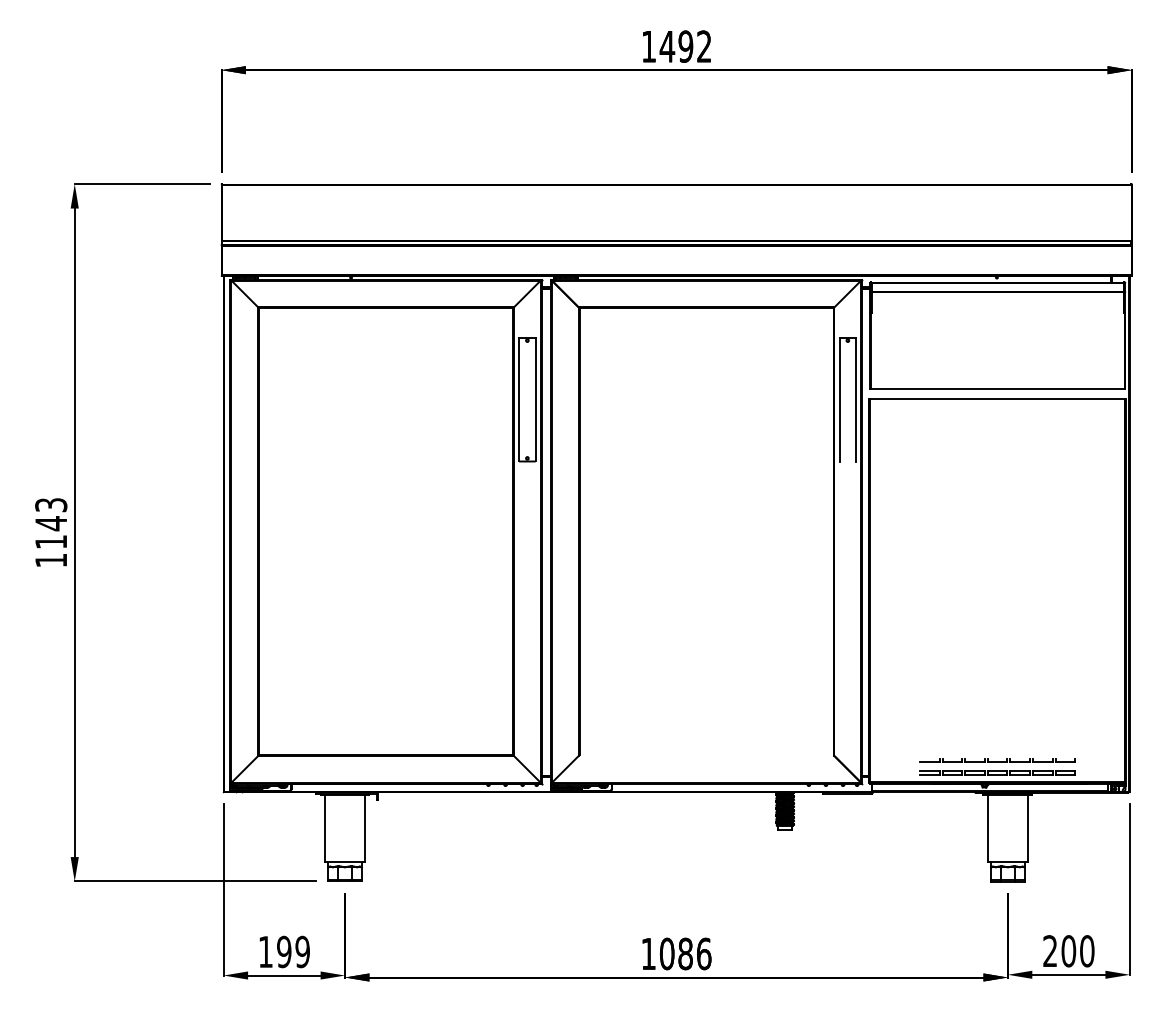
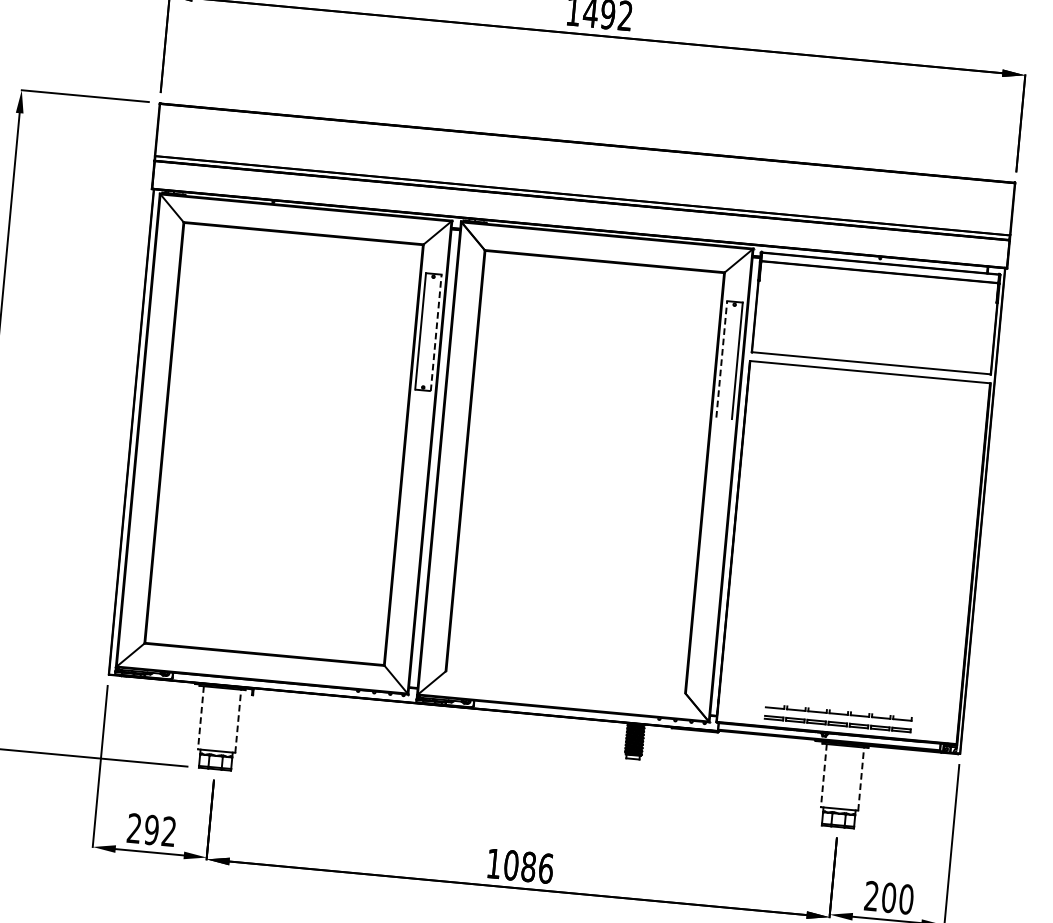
line: (535, 399) -> (436, 332), solid -> dashed
line: (839, 399) -> (721, 359), solid -> dashed
line: (325, 828) -> (201, 717), solid -> dashed
line: (364, 828) -> (237, 721), solid -> dashed
line: (988, 828) -> (824, 775), solid -> dashed
line: (1027, 828) -> (860, 778), solid -> dashed
text: (283, 951) -> (151, 829), 199 -> 292

